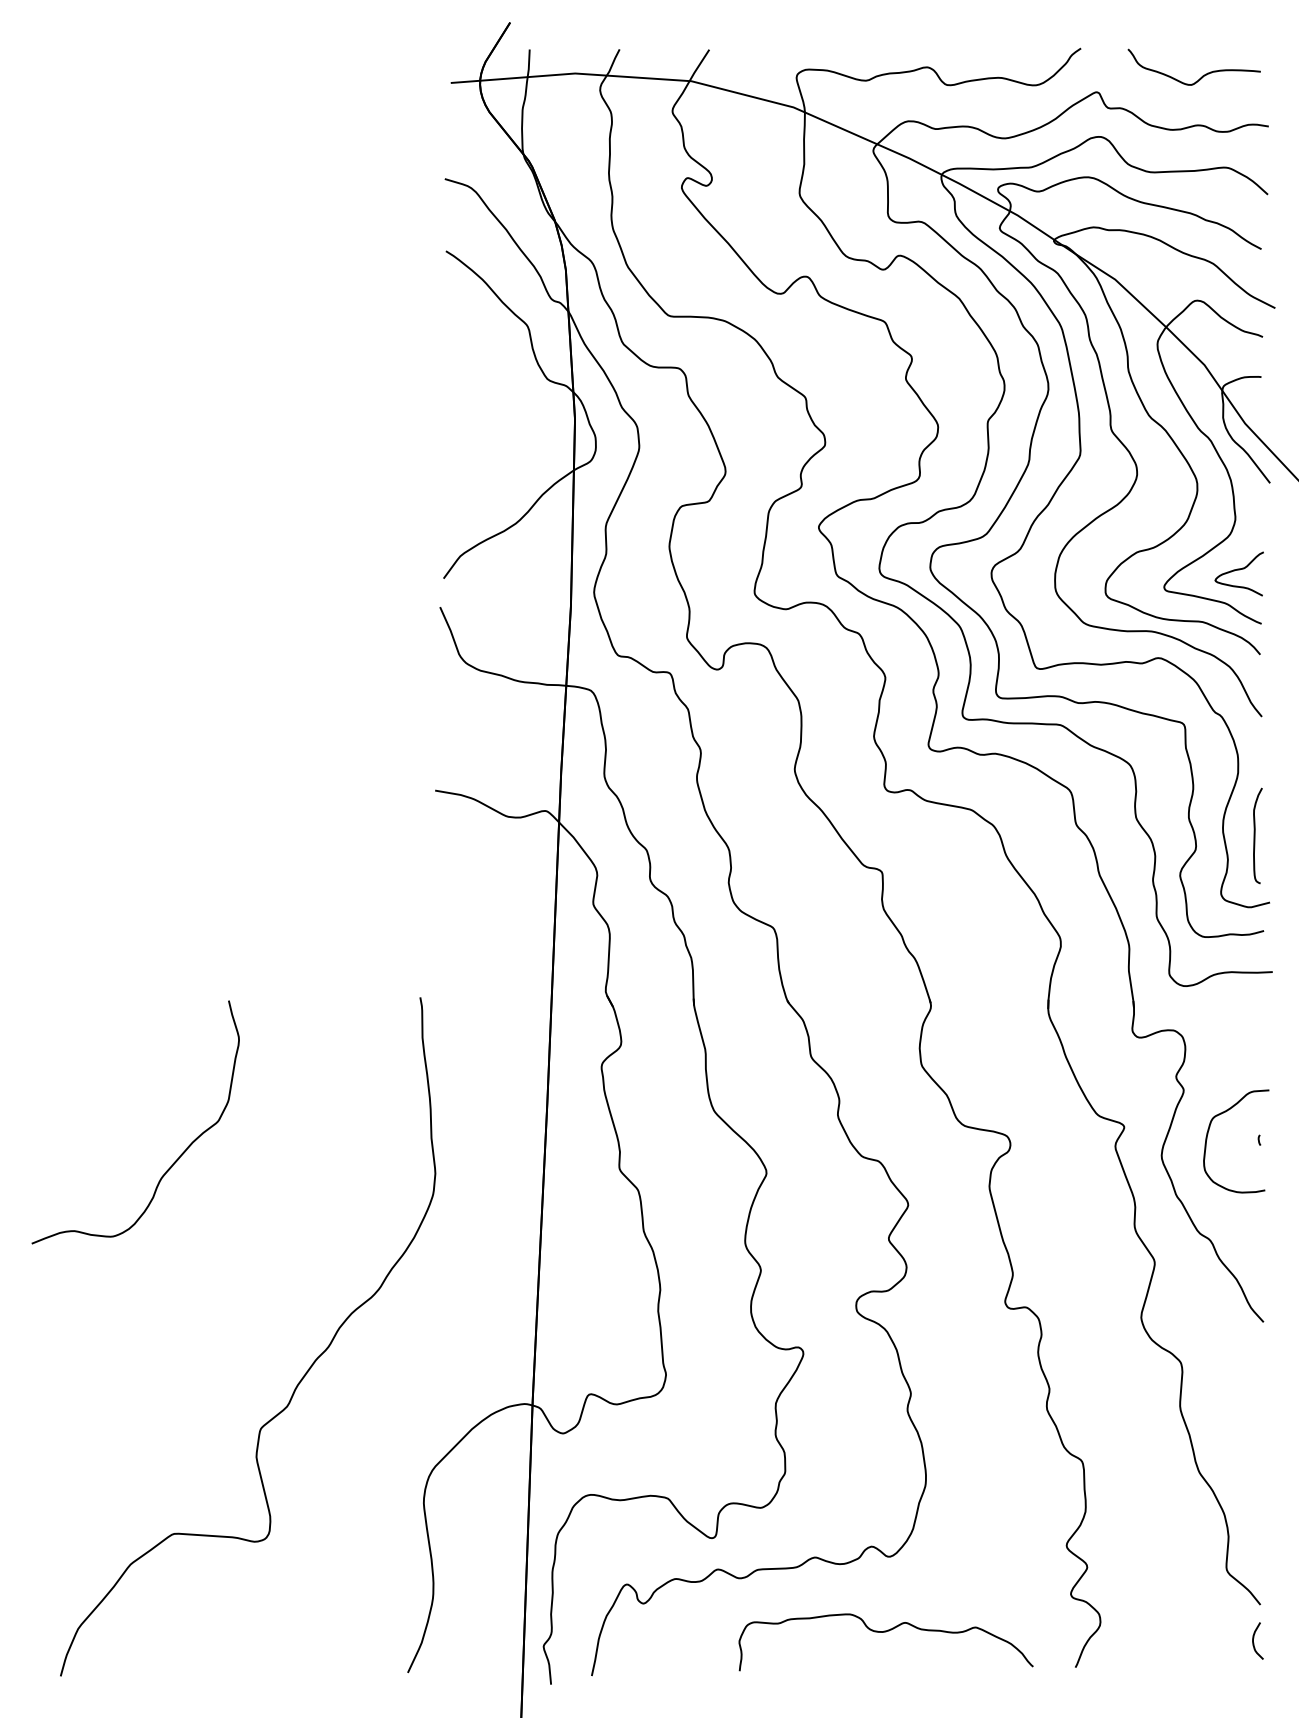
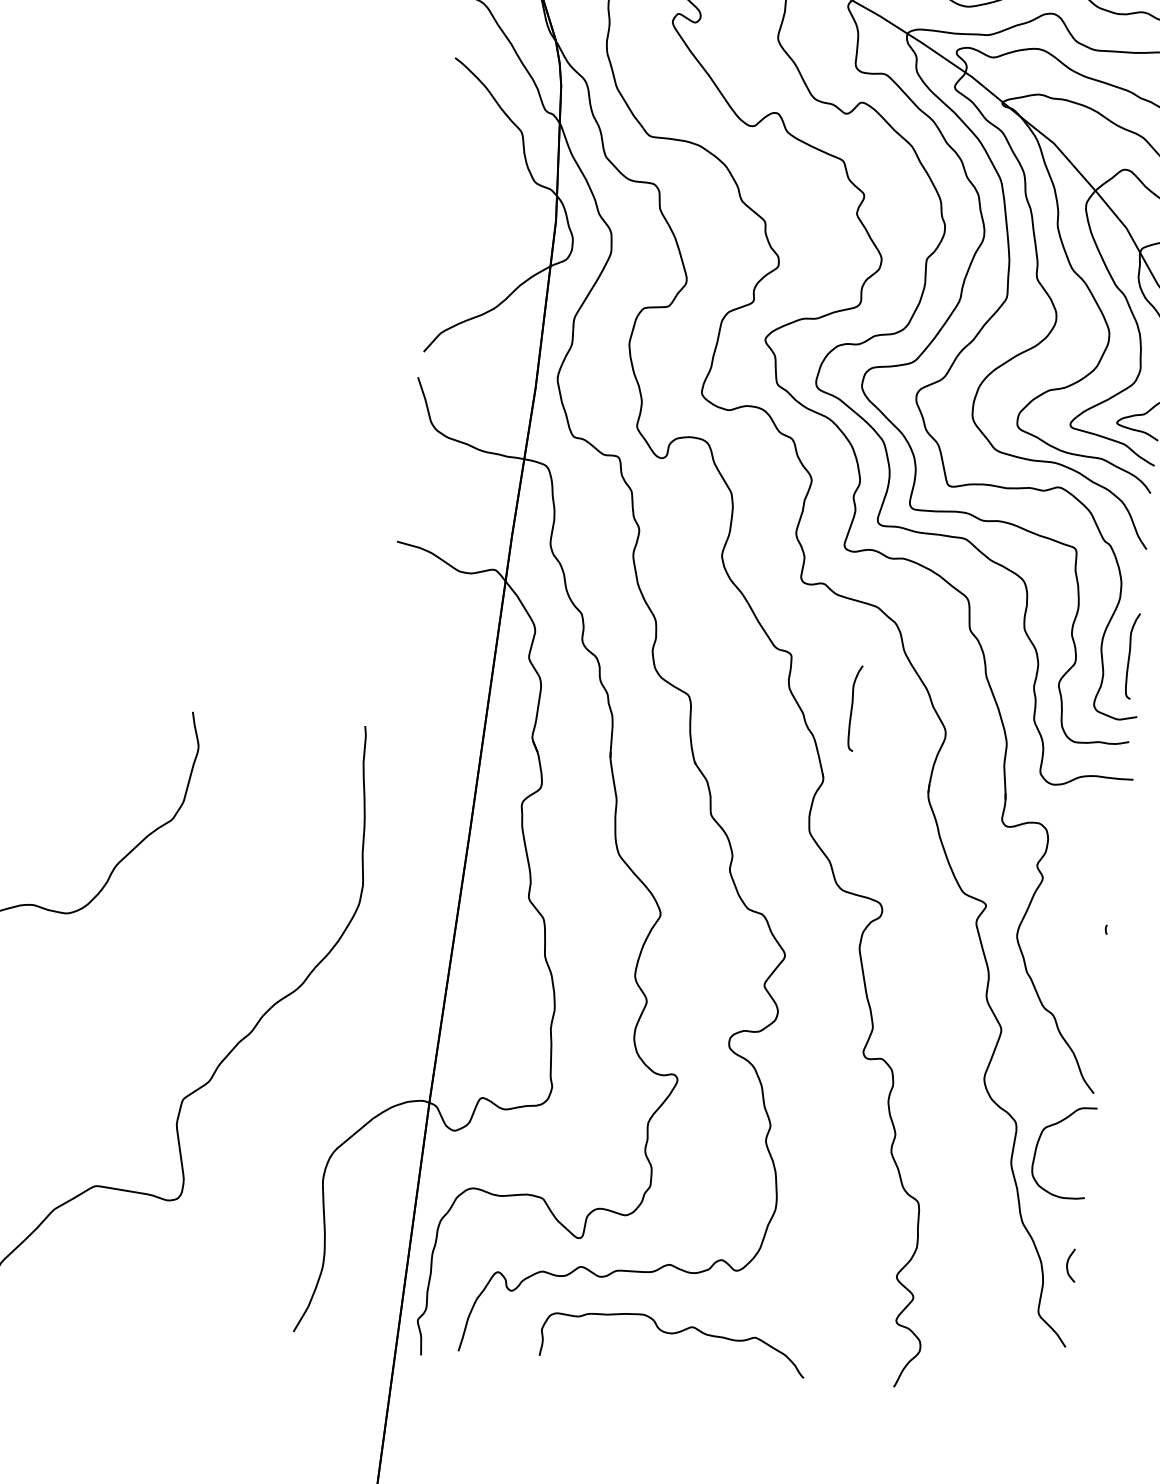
curve: (955, 923) -> (852, 707), added
curve: (1208, 1134) -> (1038, 1142), moved
curve: (885, 1632) -> (674, 1334), moved
curve: (1254, 1638) -> (1068, 1262), moved

